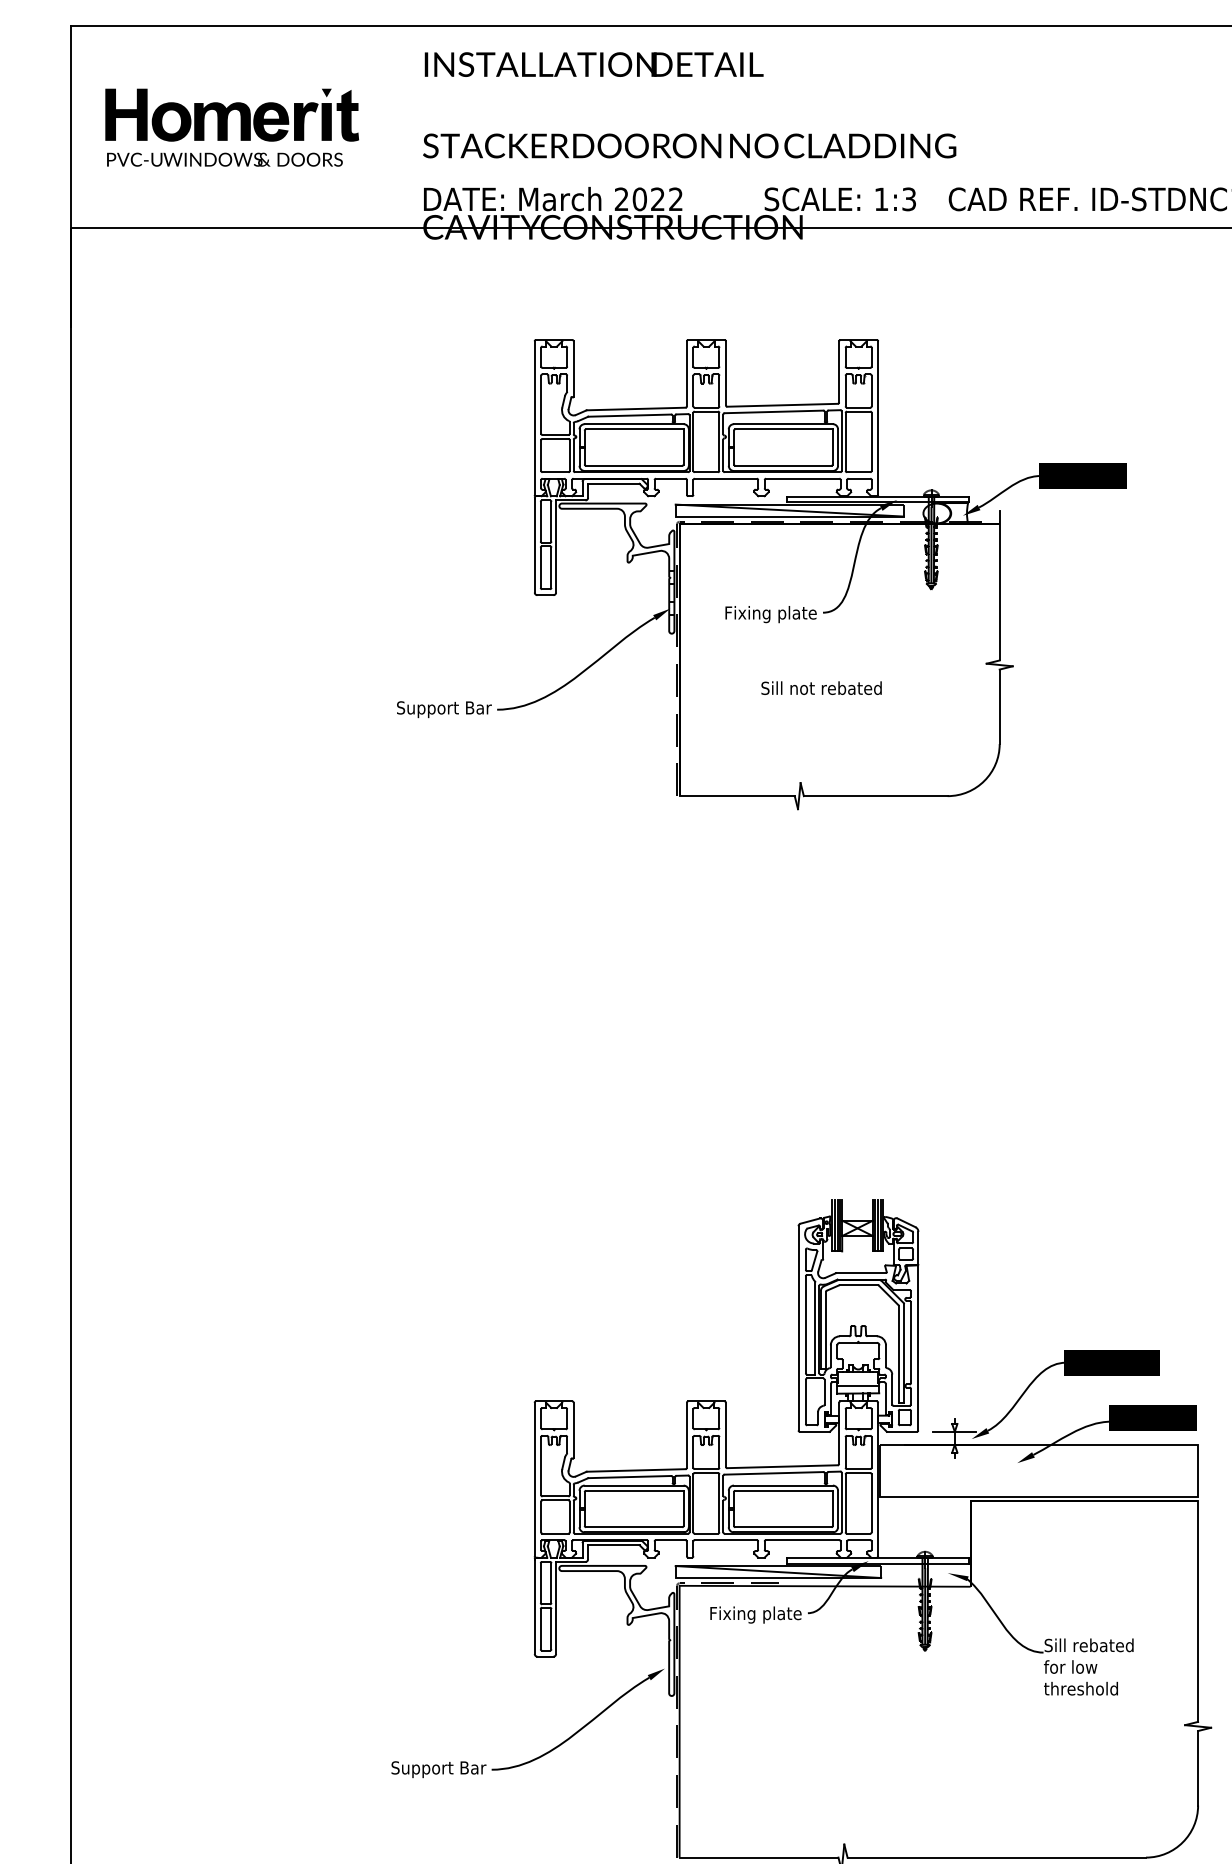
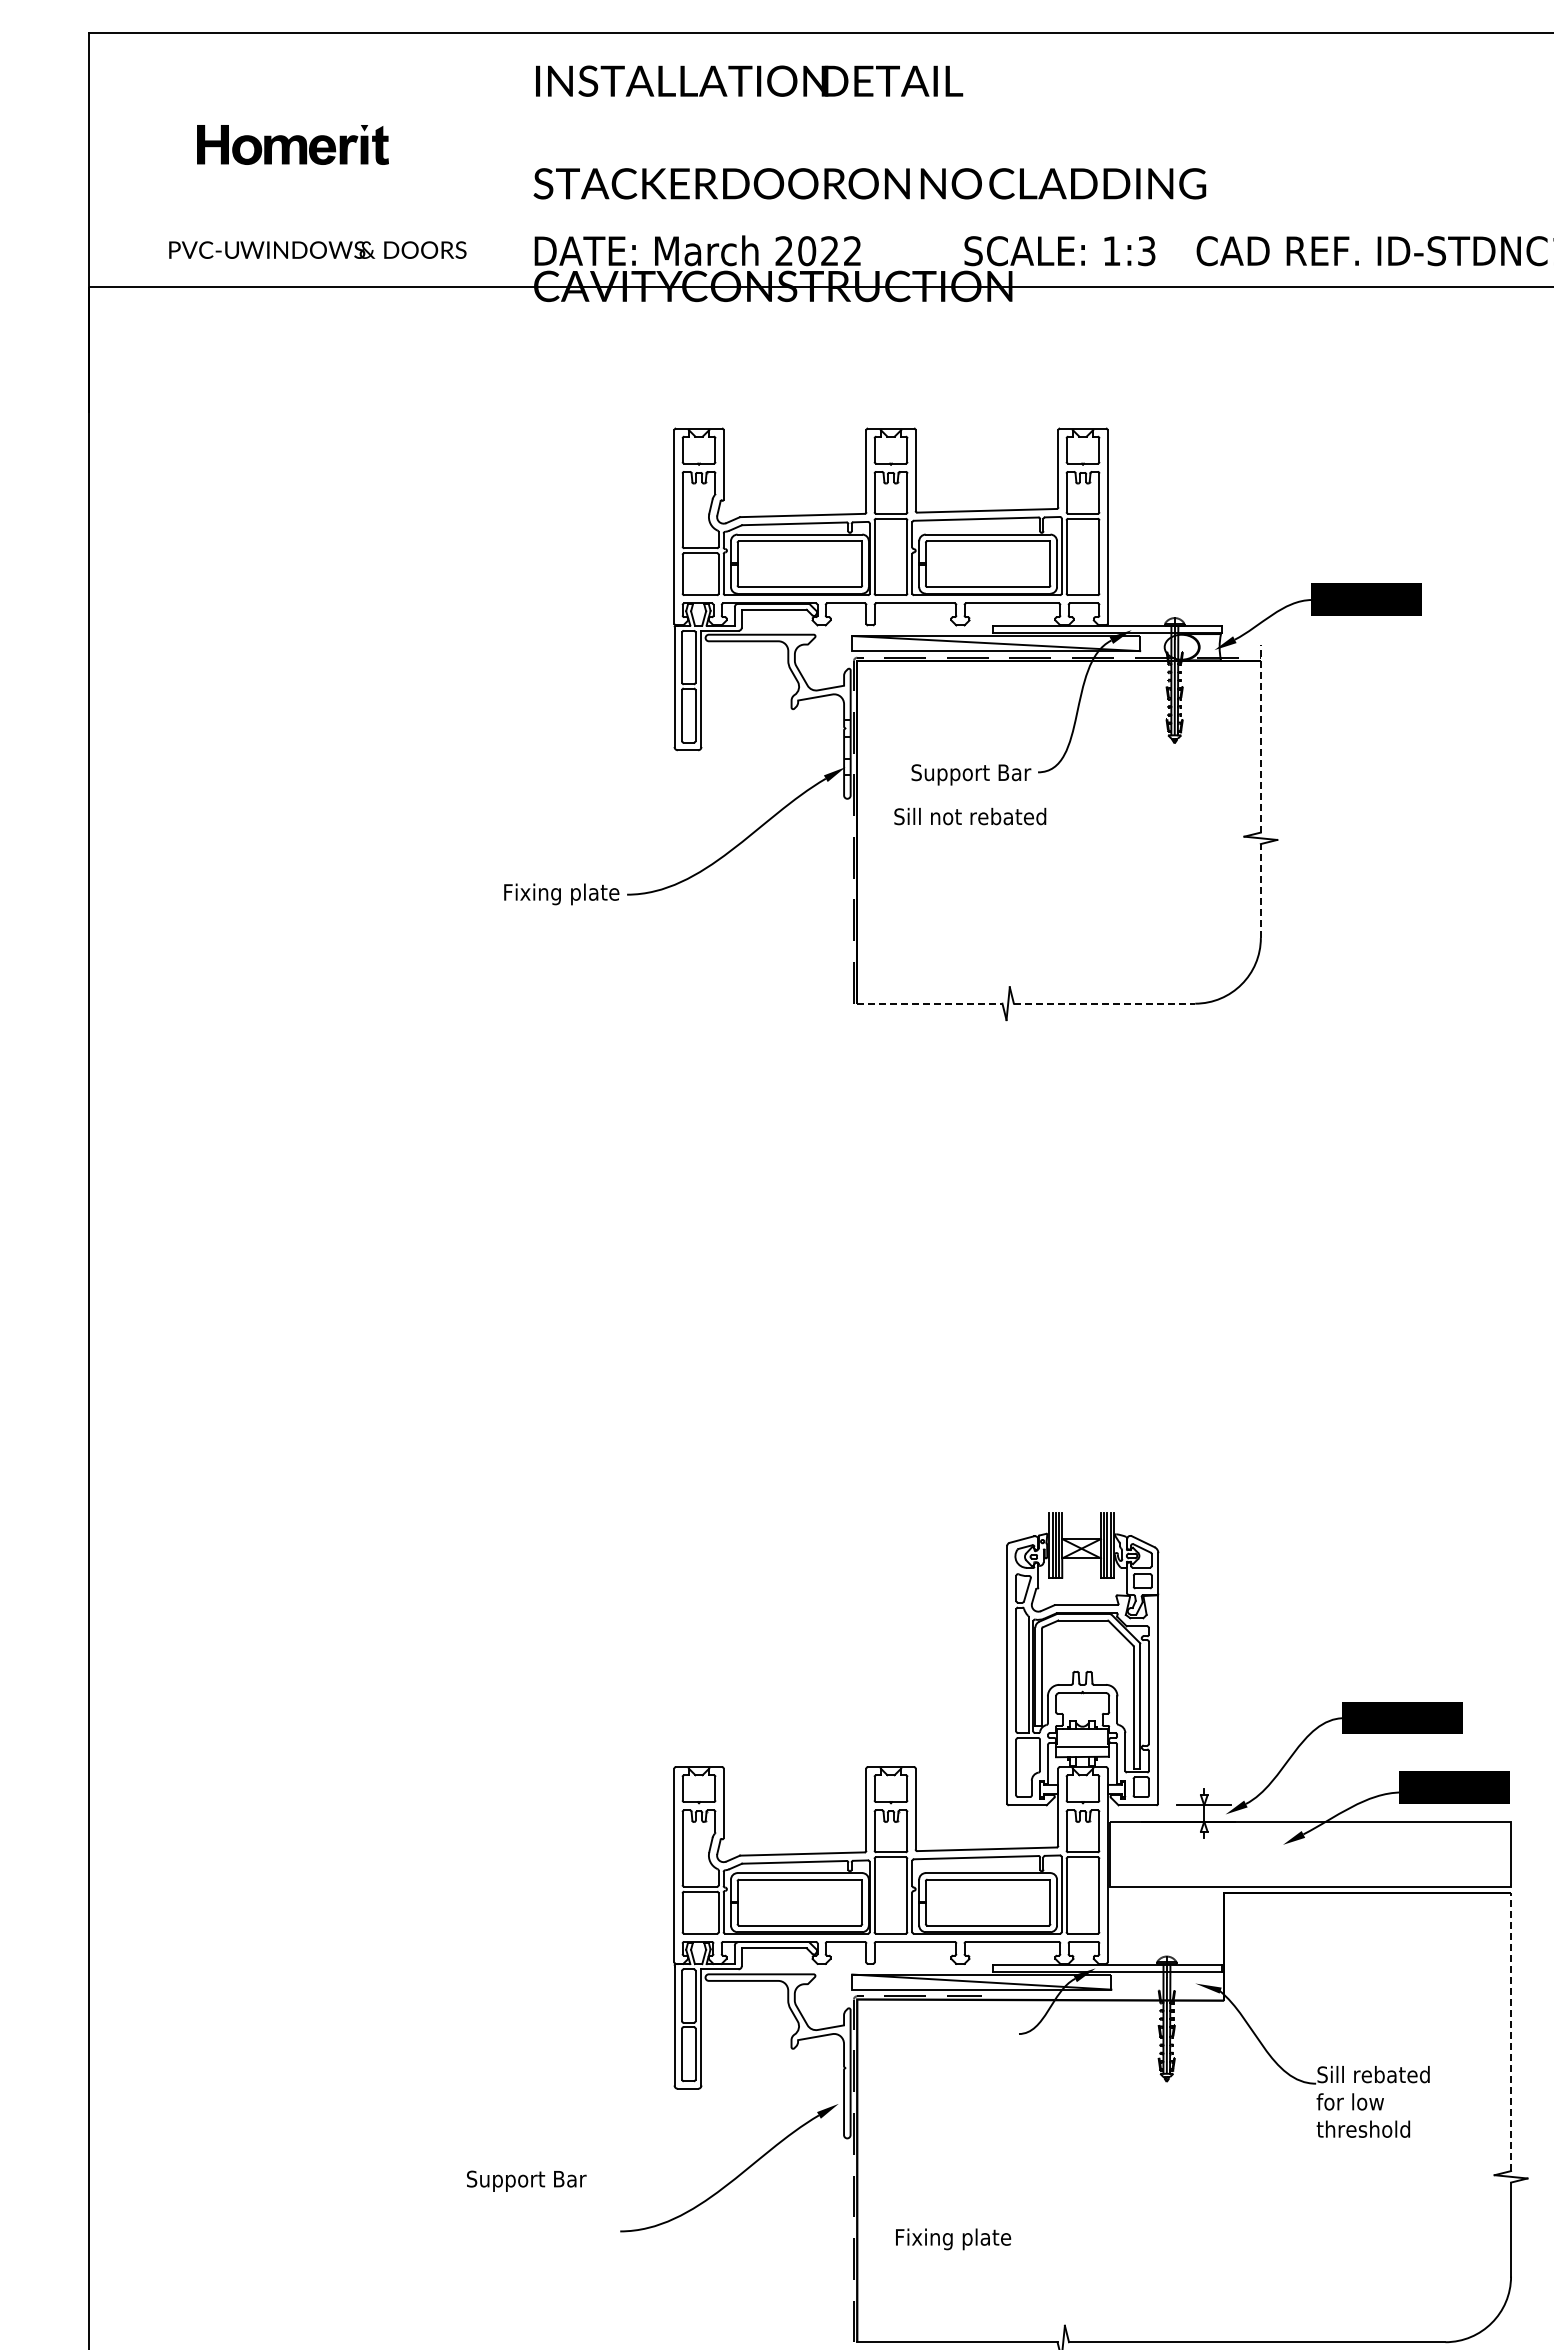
part: (231, 114) -> (292, 144), size x0.6
text: (224, 159) -> (317, 249), moved
line: (999, 585) -> (1260, 738), solid -> dashed
text: (770, 614) -> (971, 774), Fixing plate -> Support Bar
text: (821, 688) -> (970, 816), moved
line: (999, 707) -> (1260, 891), solid -> dashed
text: (444, 709) -> (560, 894), Support Bar -> Fixing plate
line: (736, 796) -> (929, 1003), solid -> dashed
line: (875, 796) -> (1104, 1003), solid -> dashed
line: (1198, 1611) -> (1511, 2031), solid -> dashed
text: (755, 1615) -> (953, 2239), moved
text: (438, 1769) -> (526, 2180), moved

